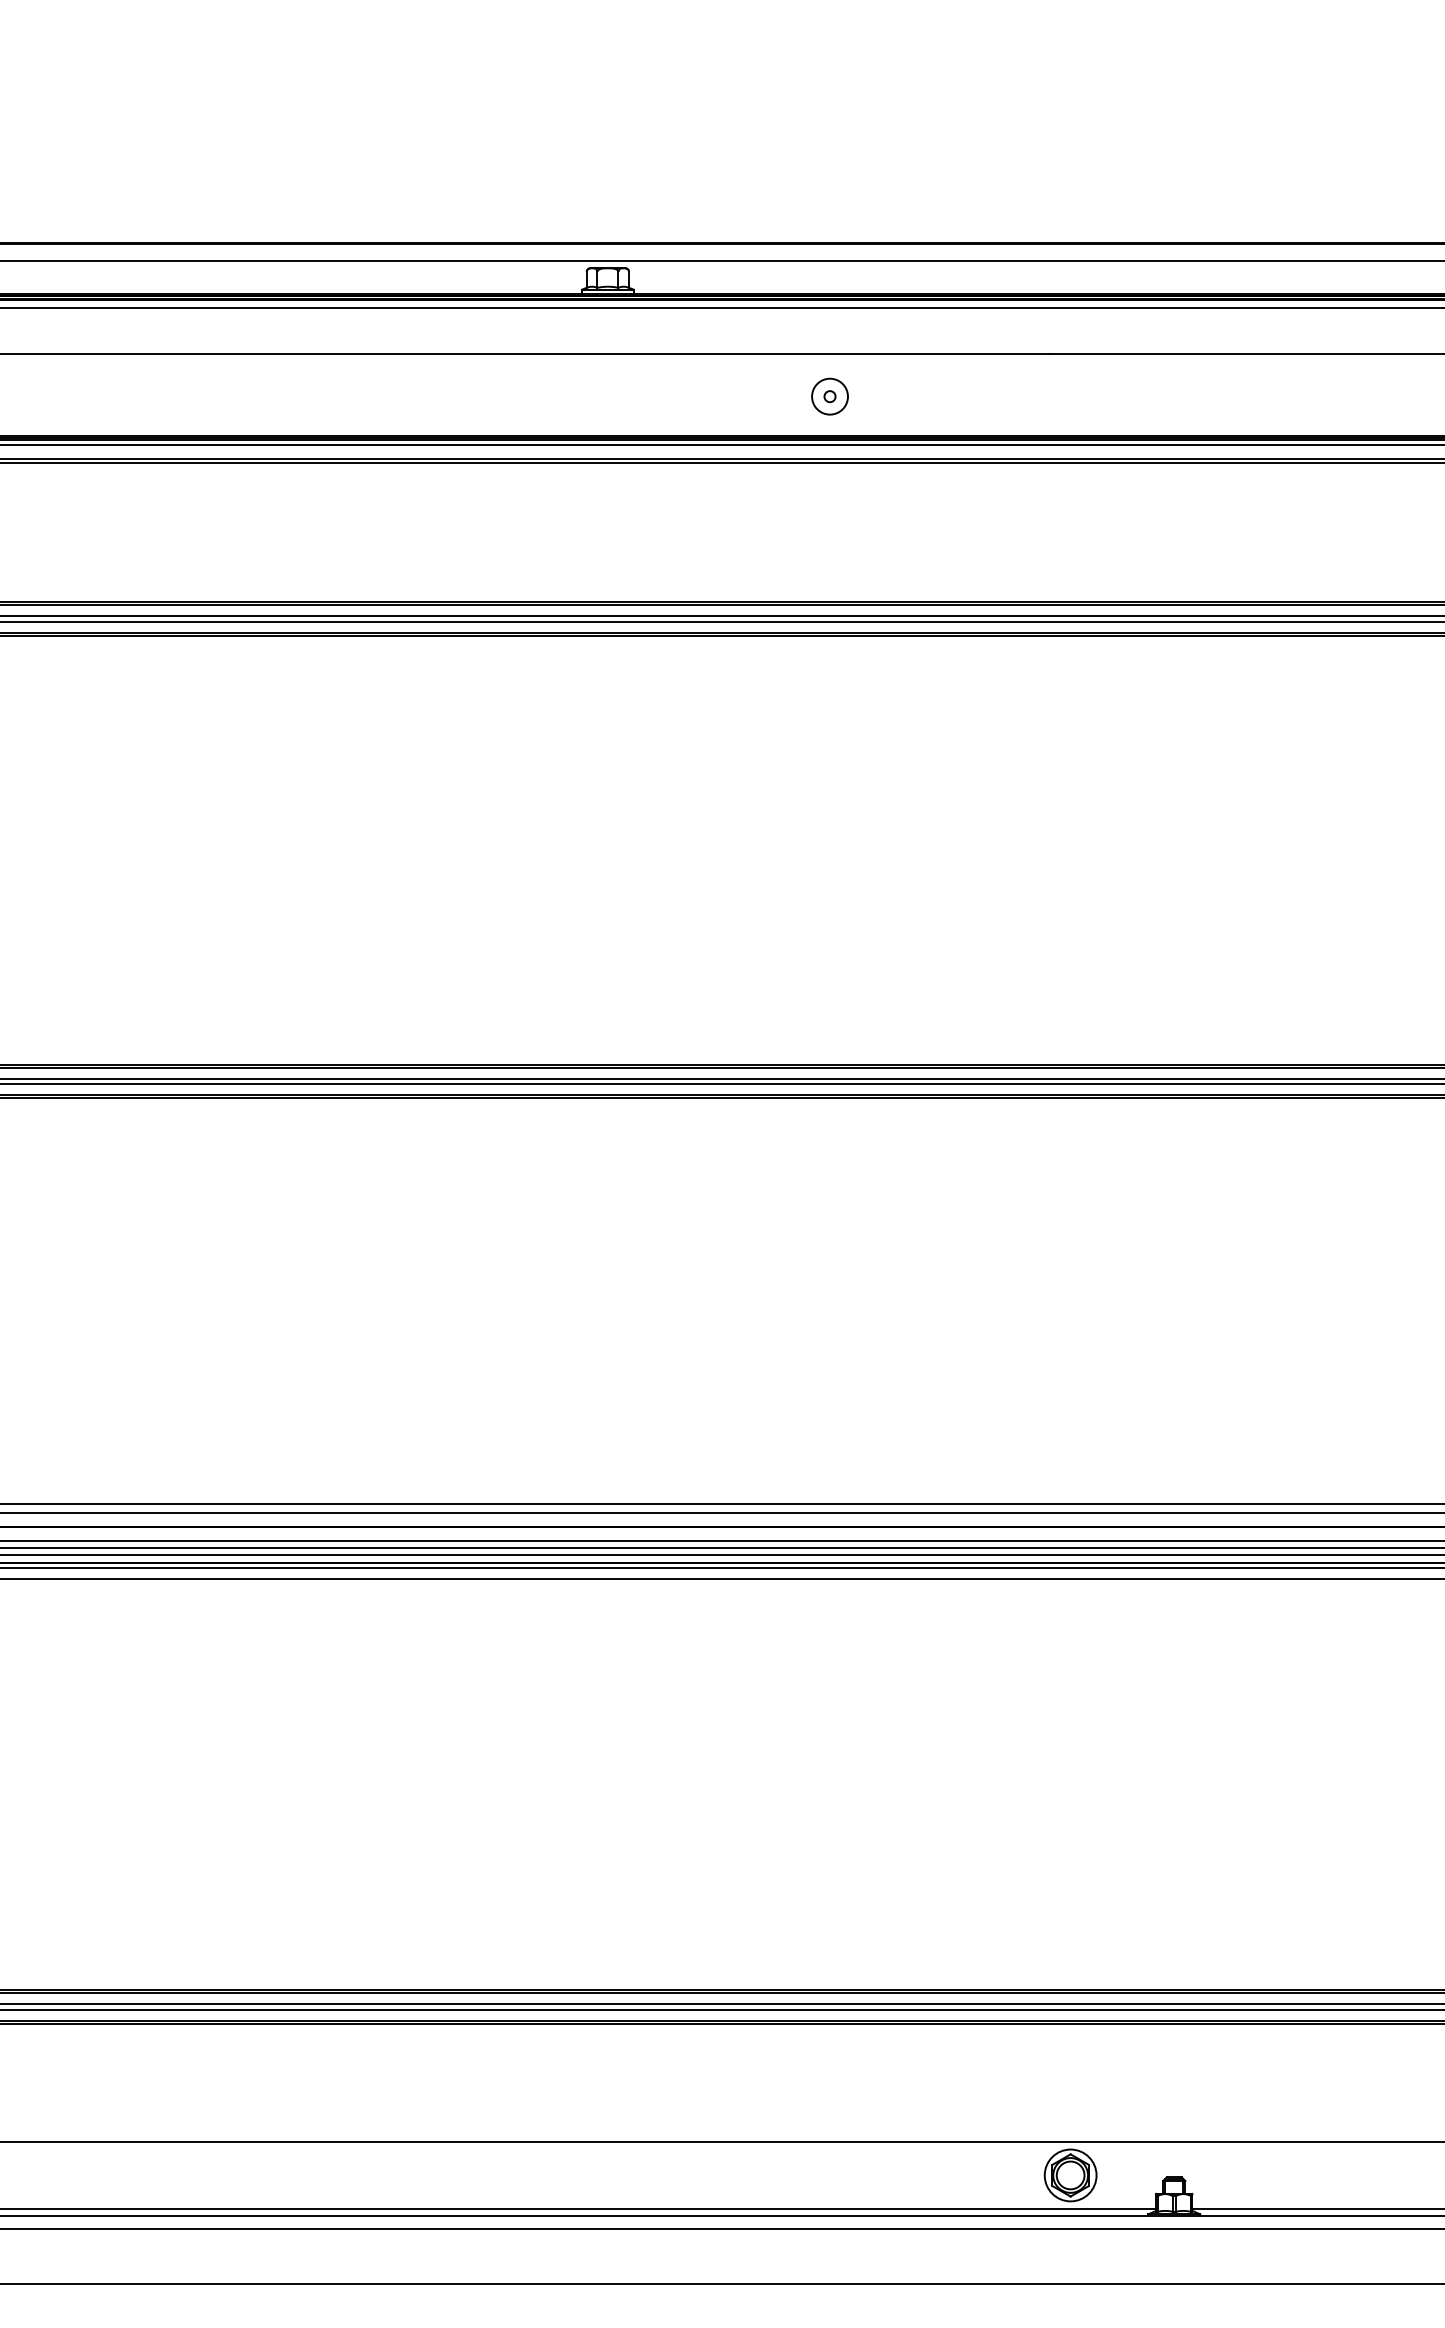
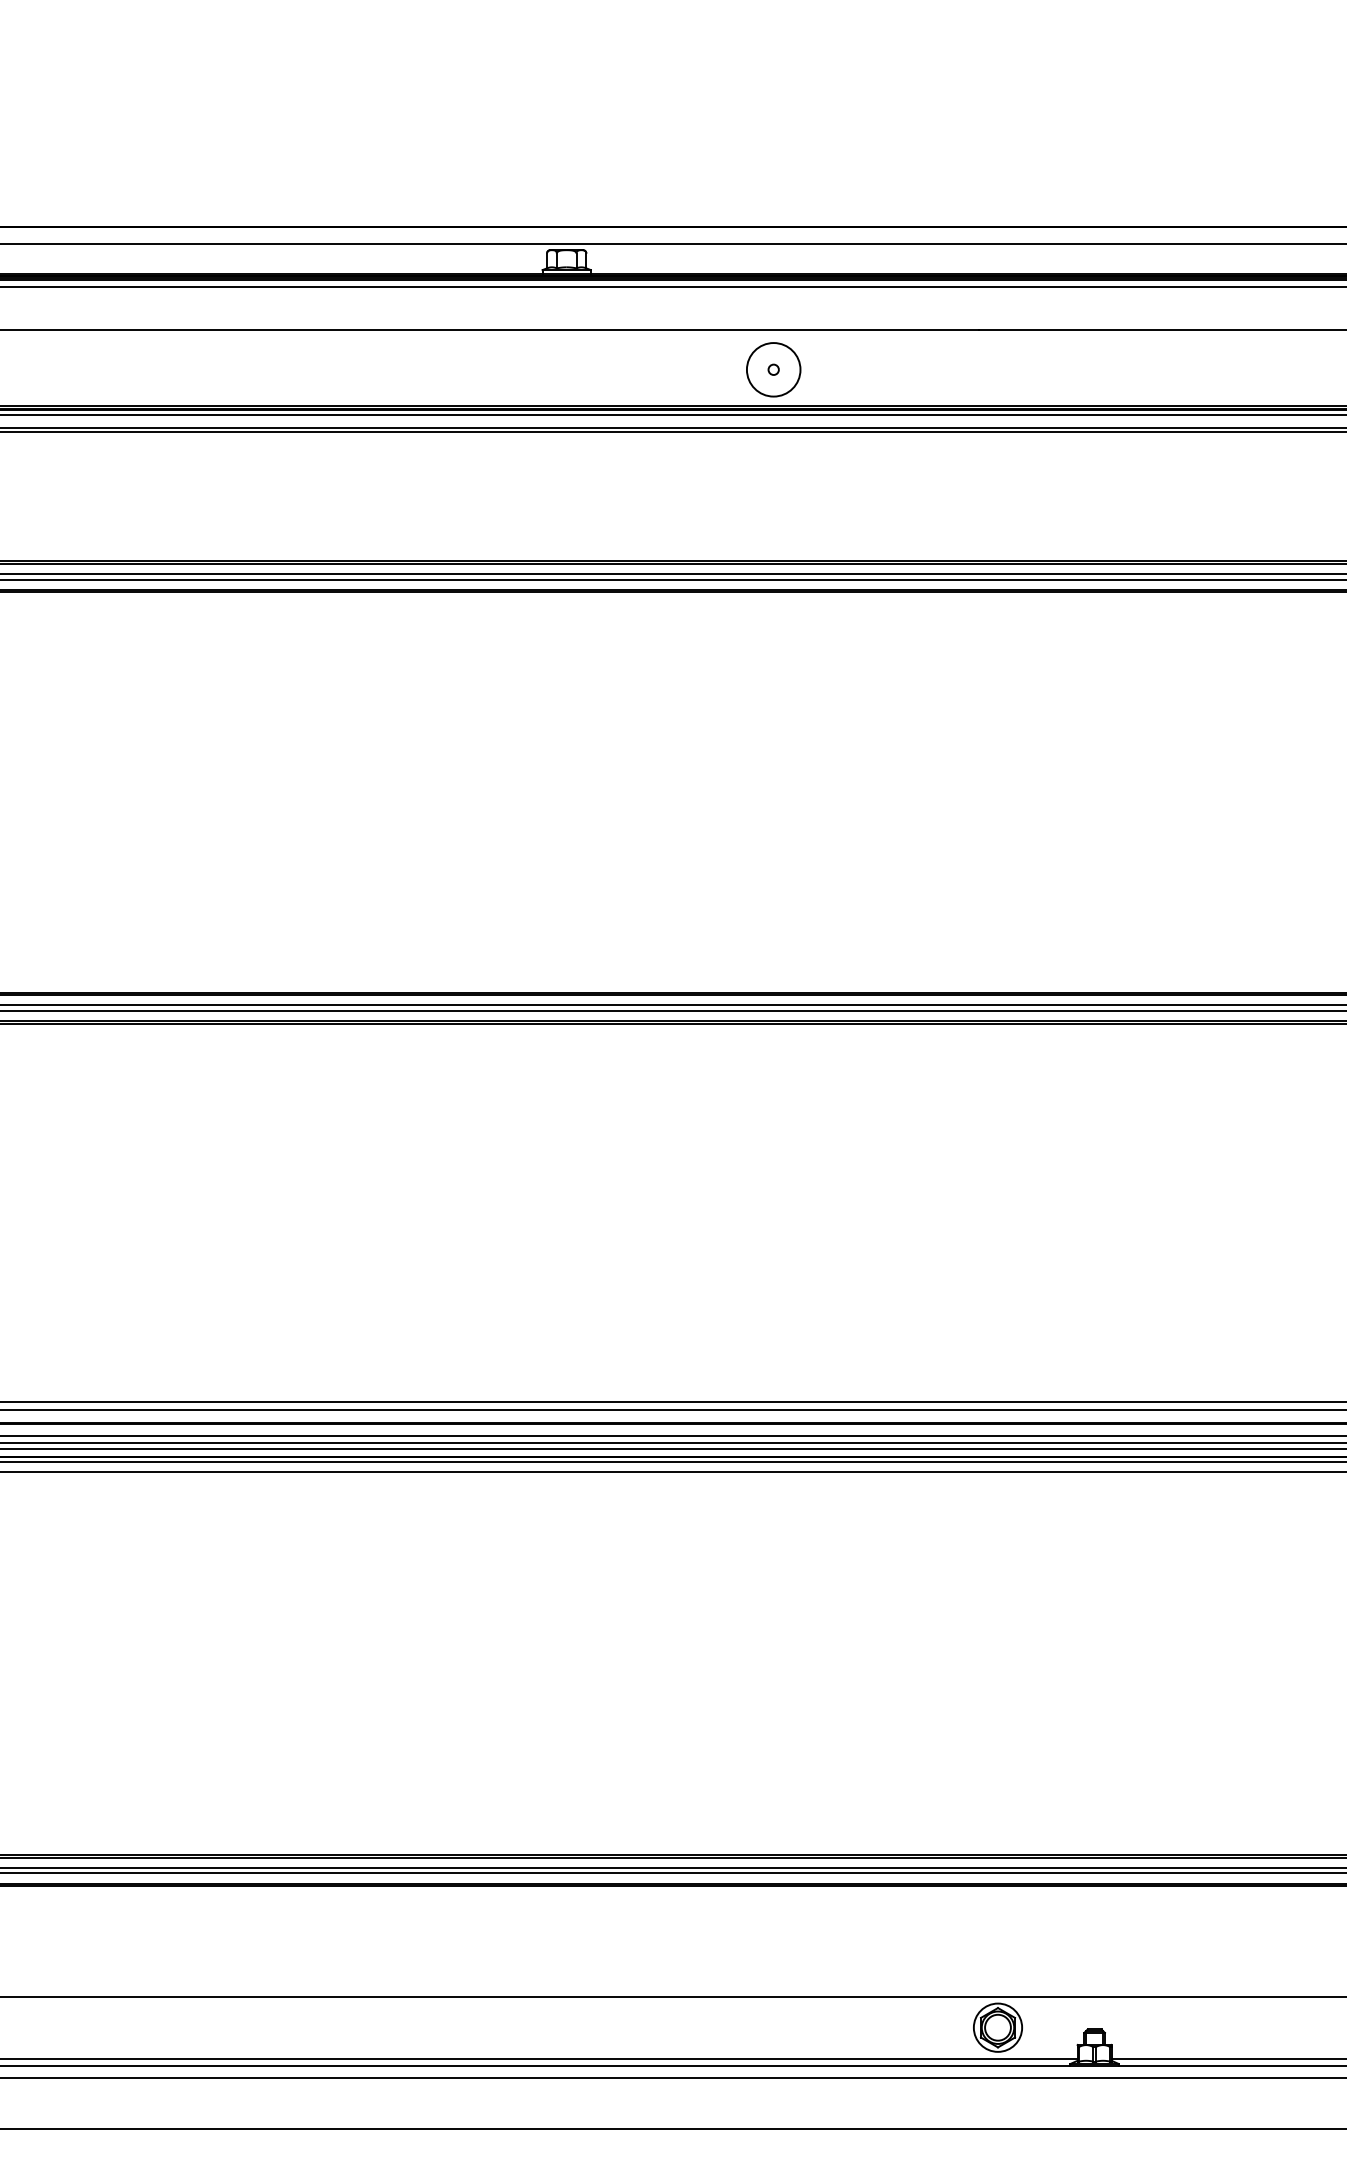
circle: (829, 396) -> (773, 369), size x1.6

